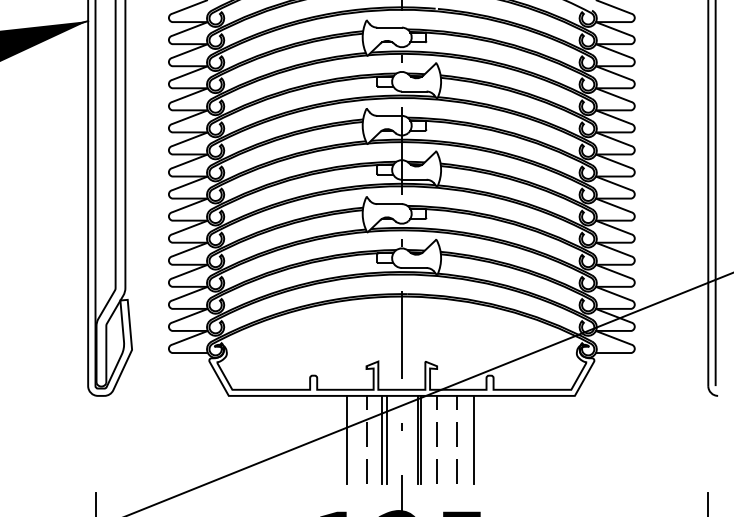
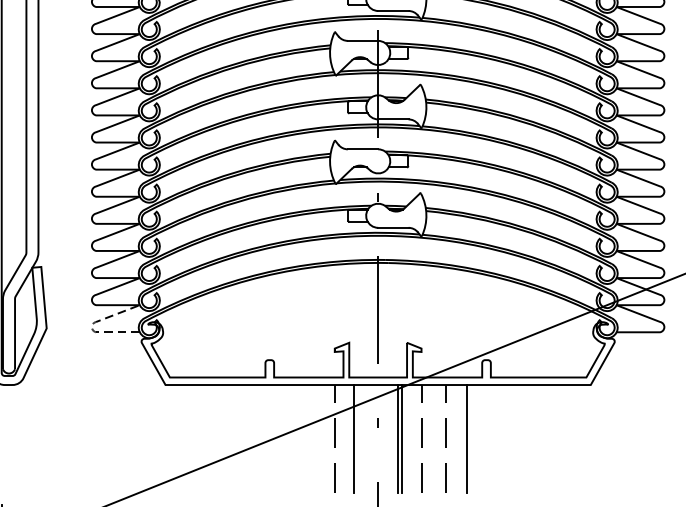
line: (169, 348) -> (92, 326), solid -> dashed
line: (347, 439) -> (311, 438), removed
line: (386, 439) -> (359, 438), removed

